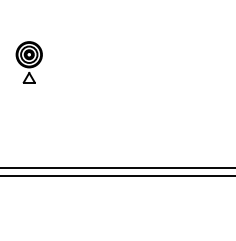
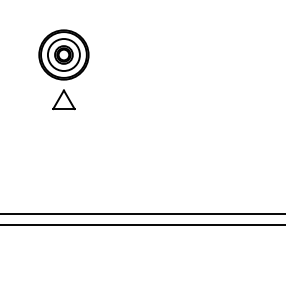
part: (29, 62) -> (64, 70), size x1.43

